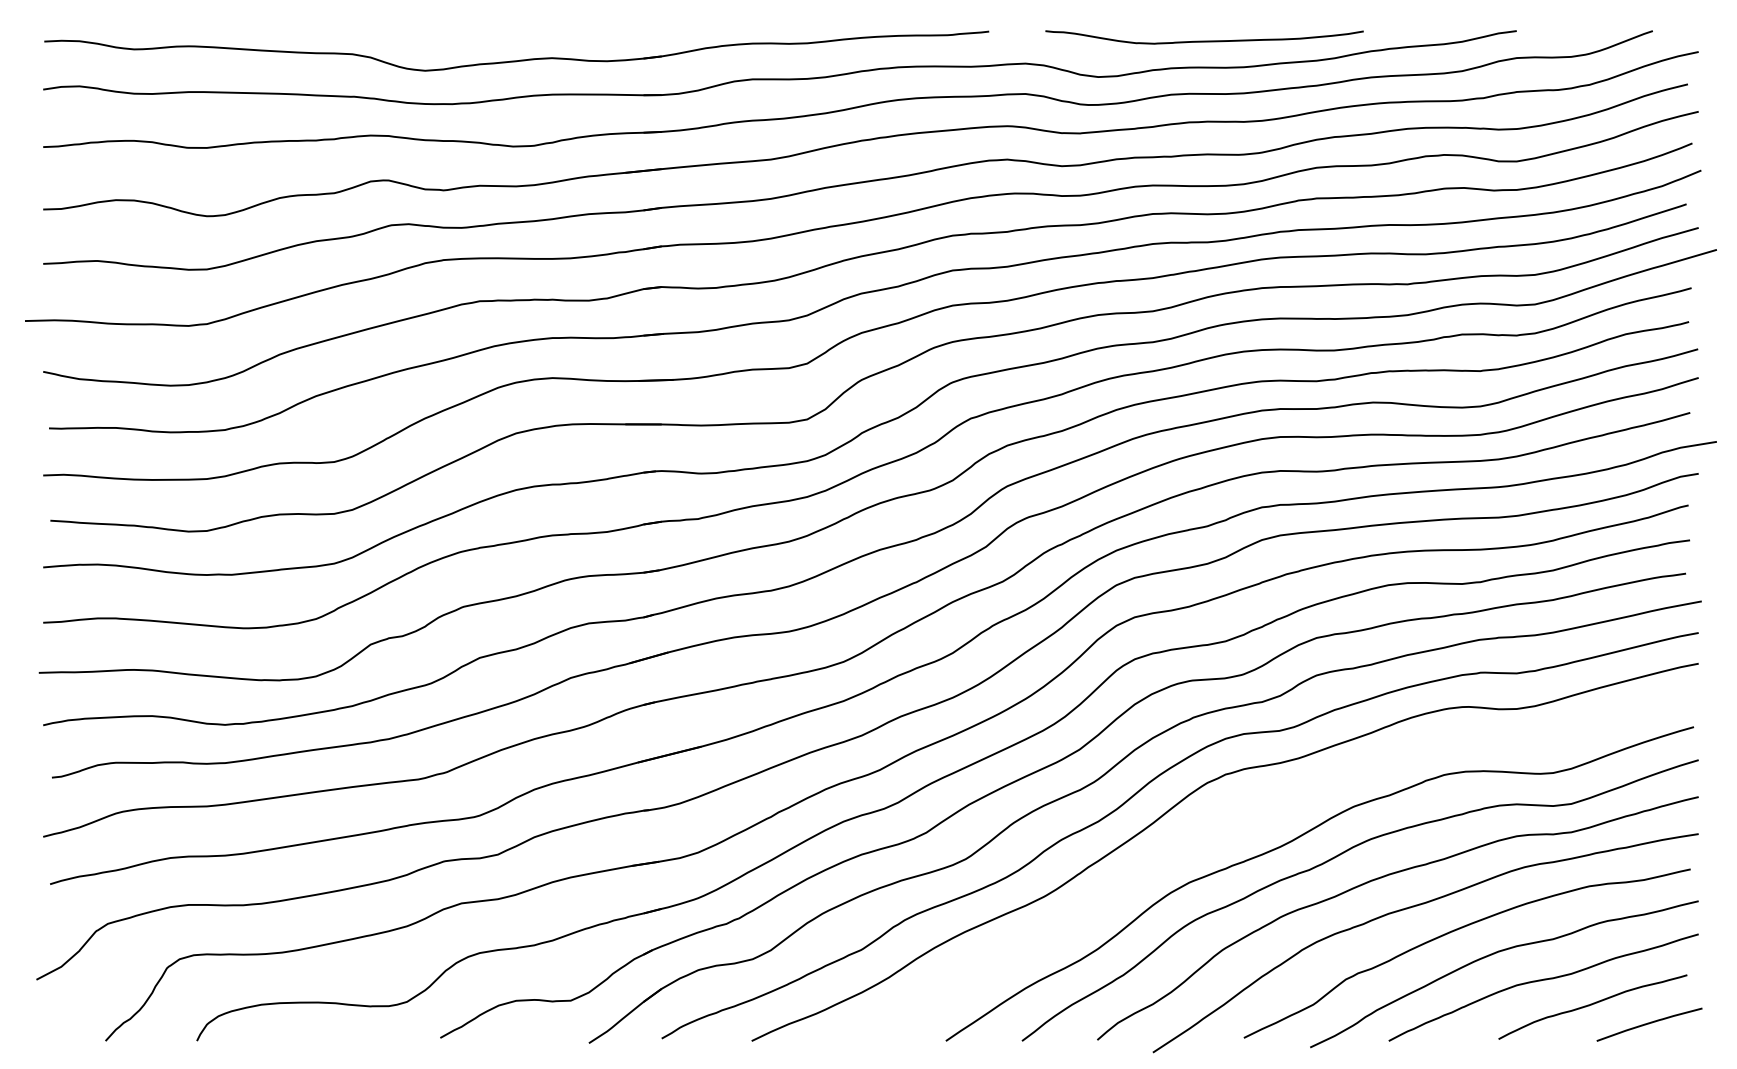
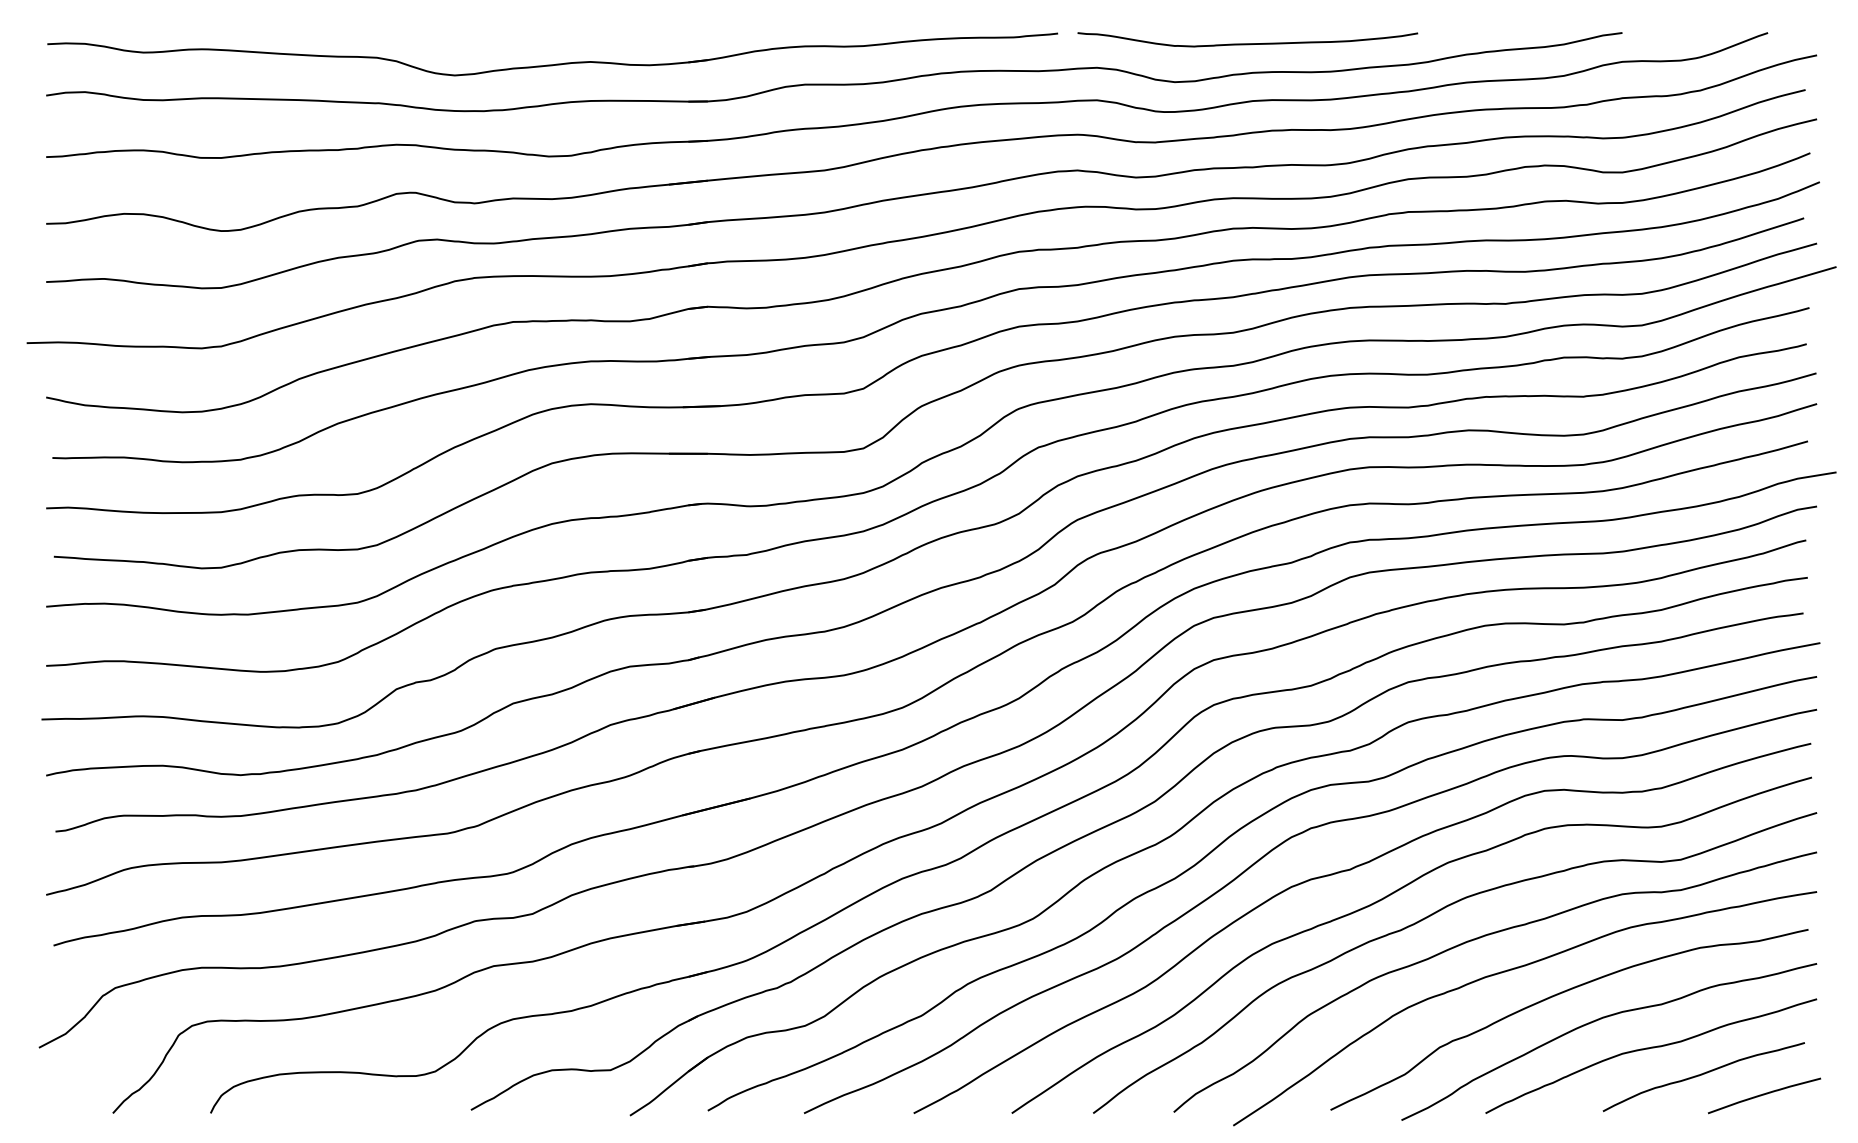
curve: (1204, 40) -> (1247, 43), moved
curve: (1261, 814) -> (1349, 871), added

